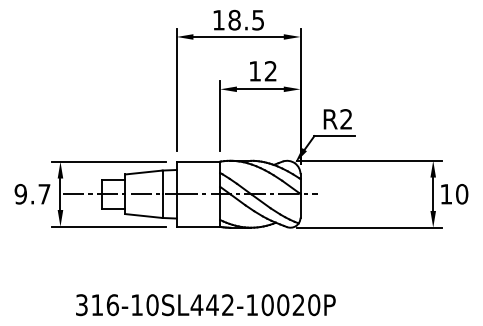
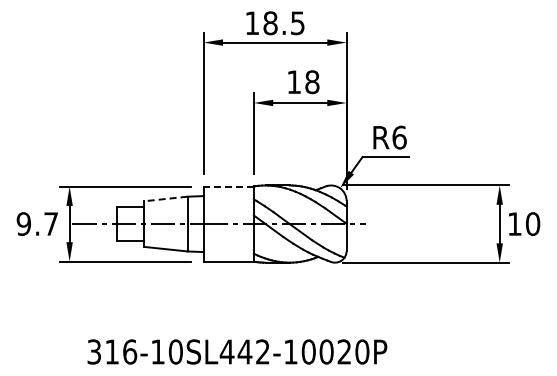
text: (270, 71) -> (312, 82), 12 -> 18
text: (346, 119) -> (399, 137), R2 -> R6
line: (198, 161) -> (228, 186), solid -> dashed
line: (143, 172) -> (165, 198), solid -> dashed

